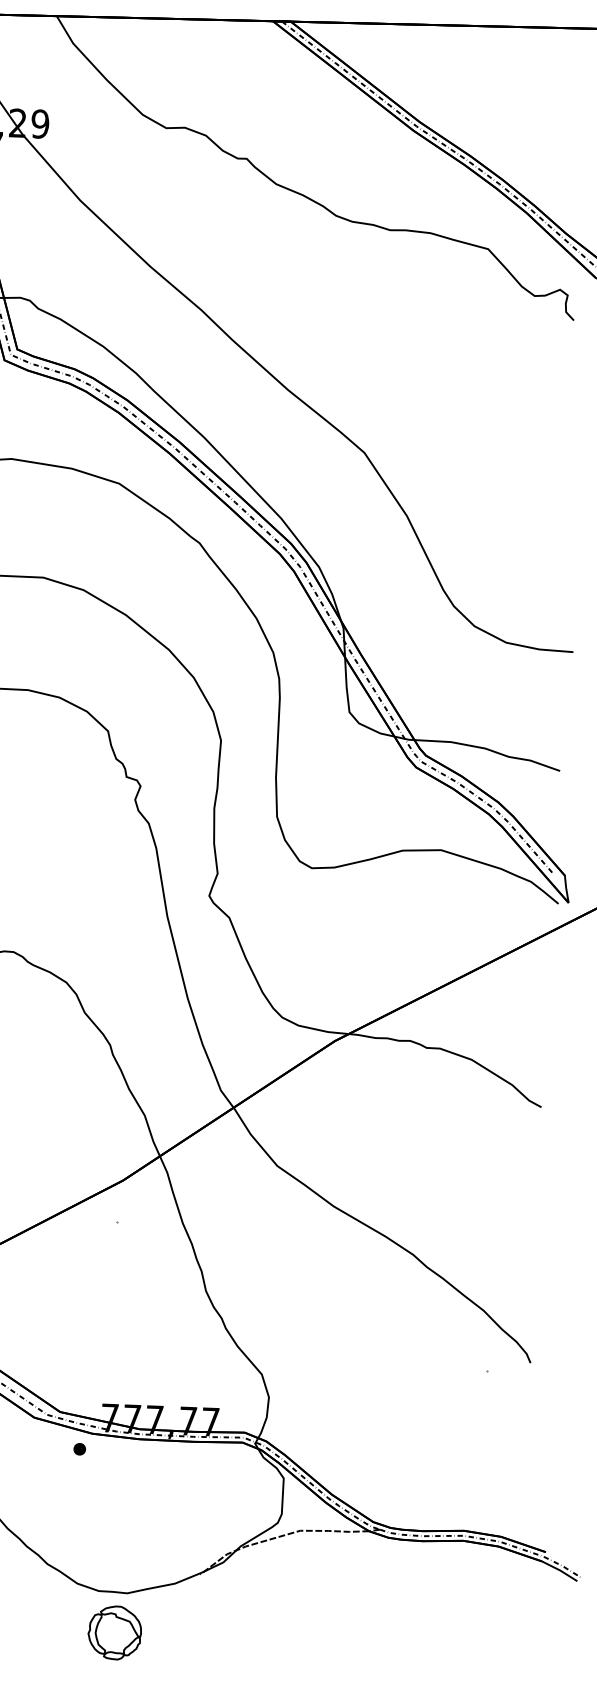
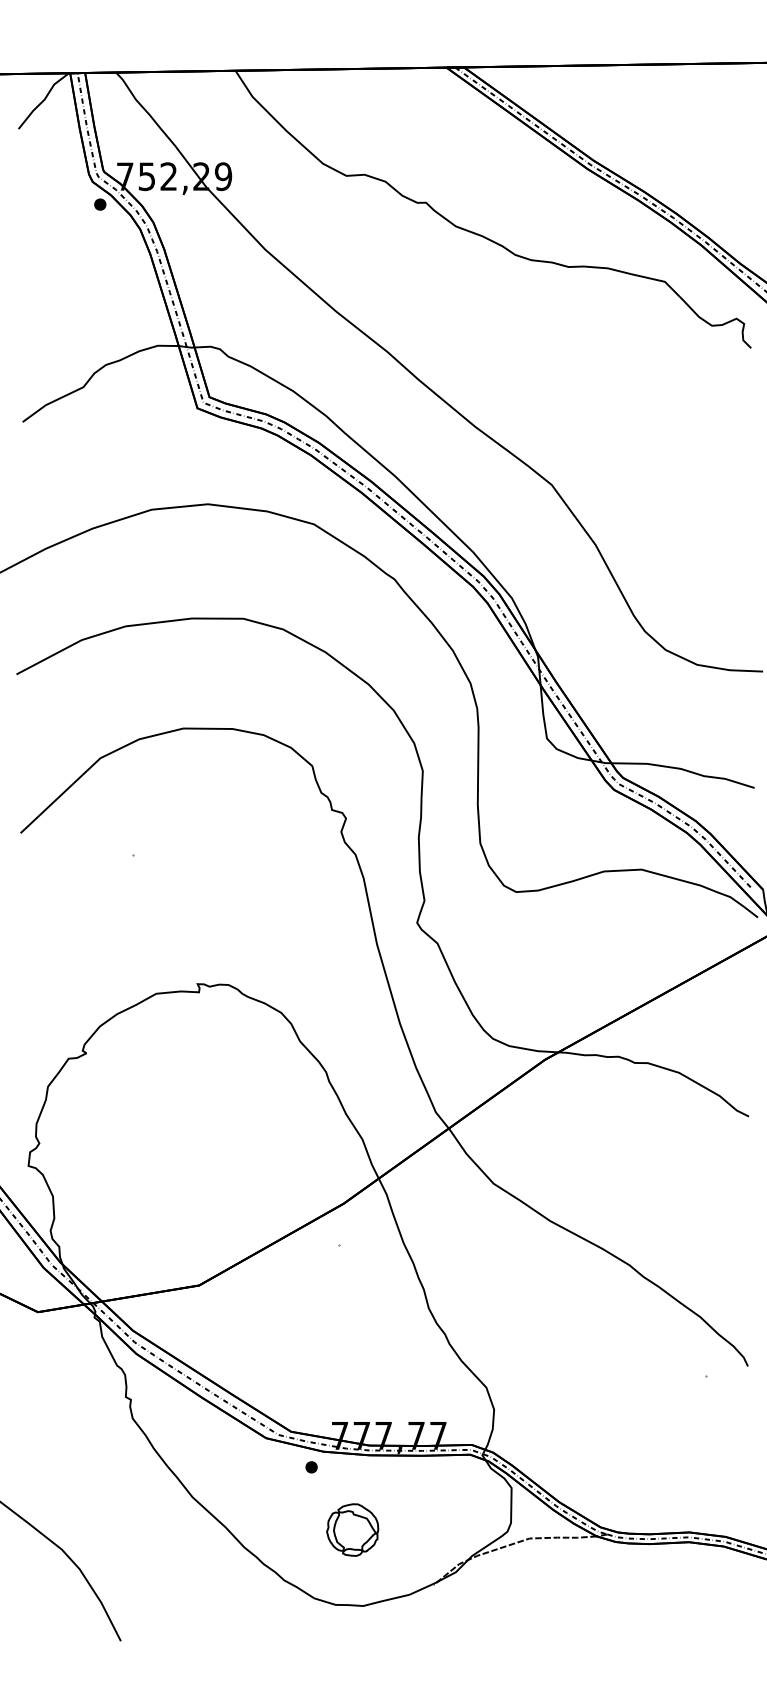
part: (114, 1632) -> (352, 1529), moved

